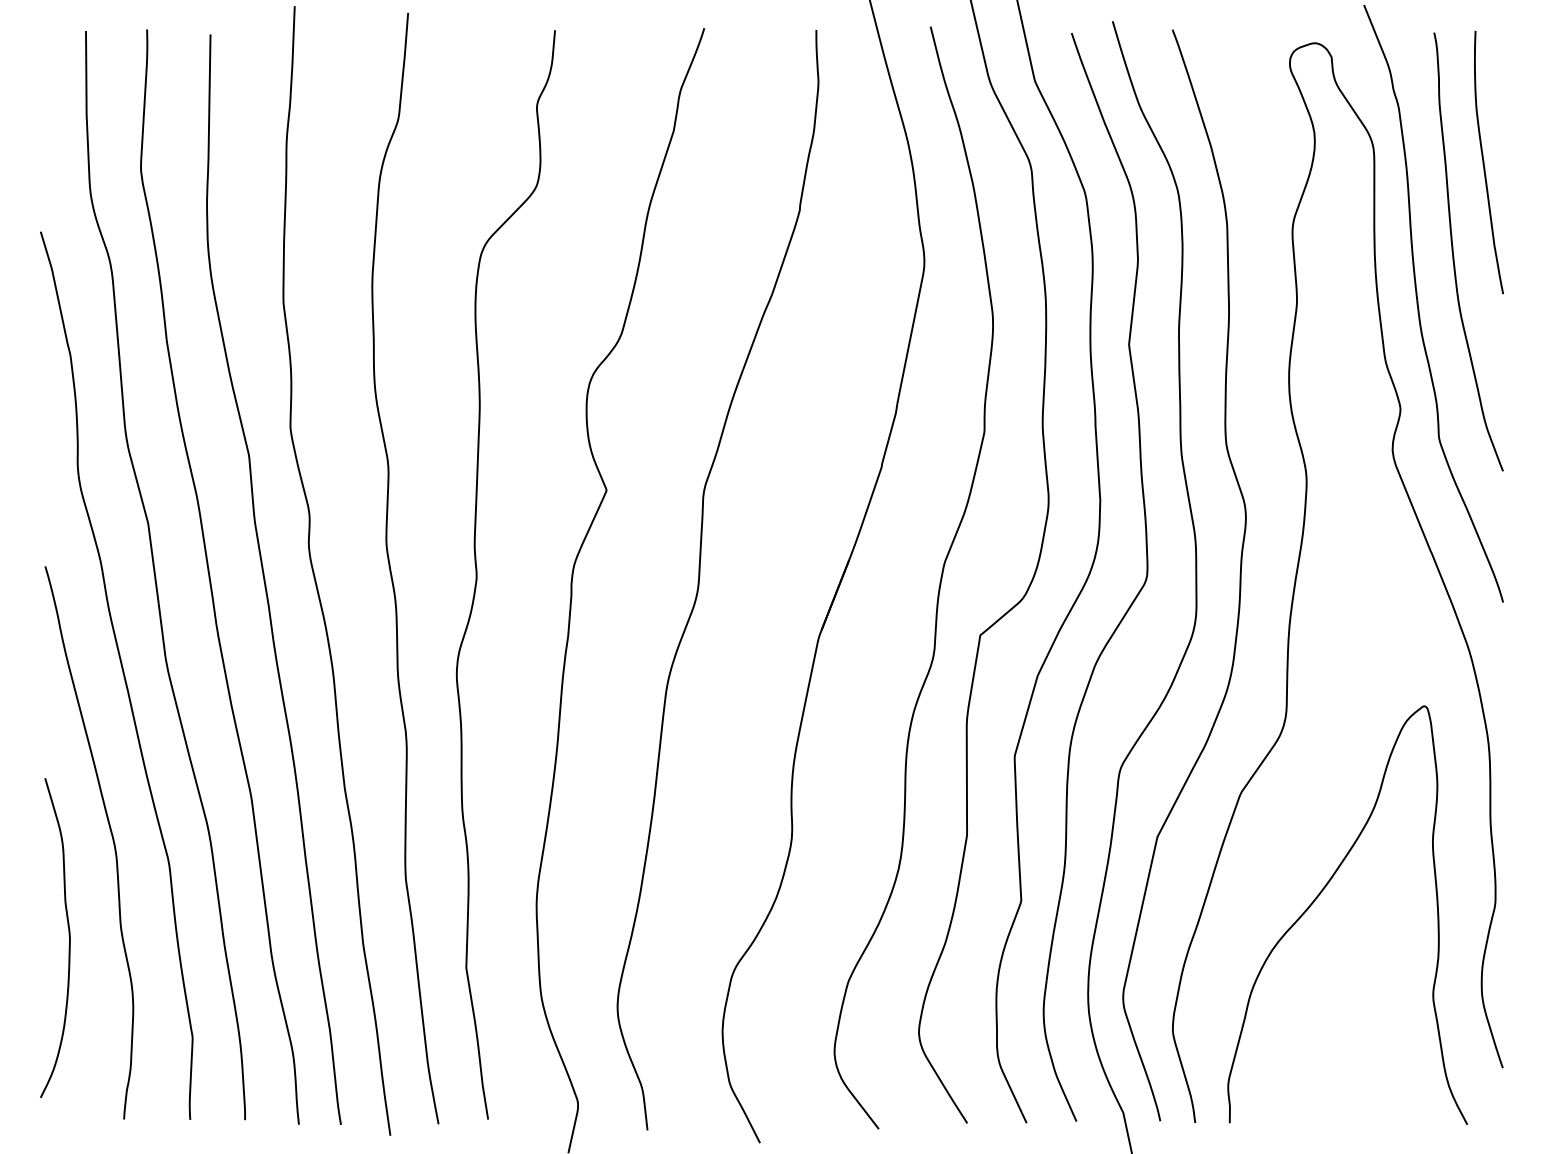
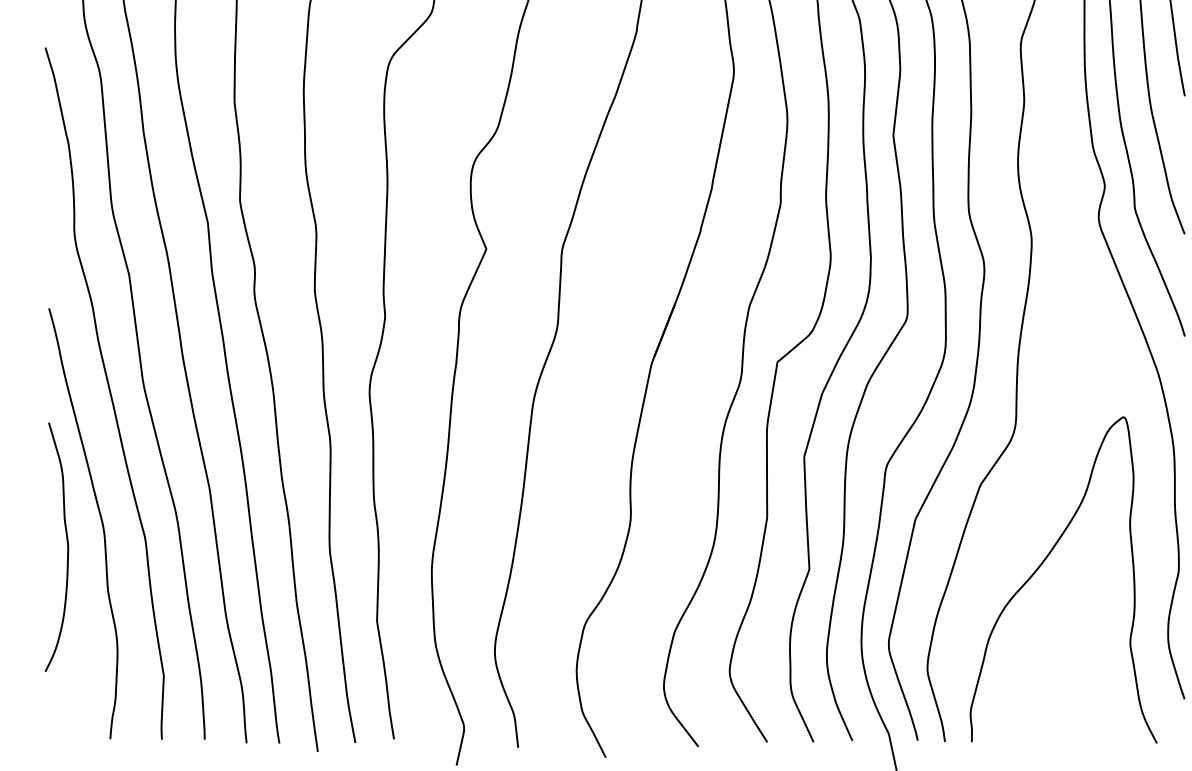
curve: (68, 935) -> (67, 545), moved

